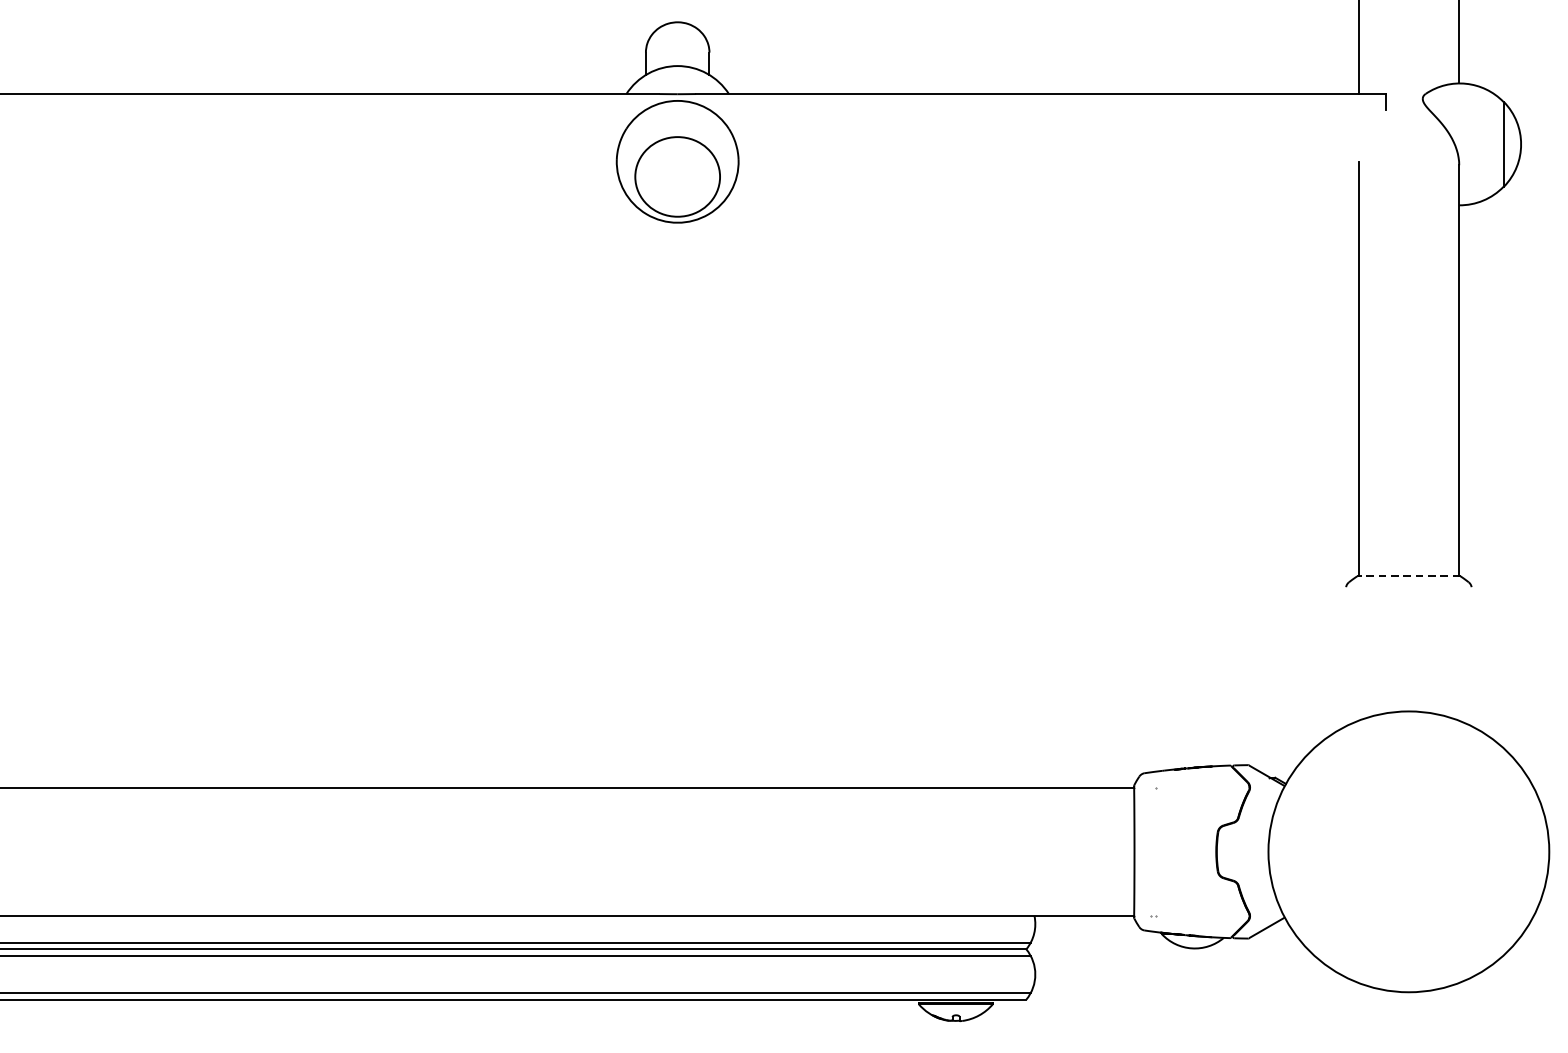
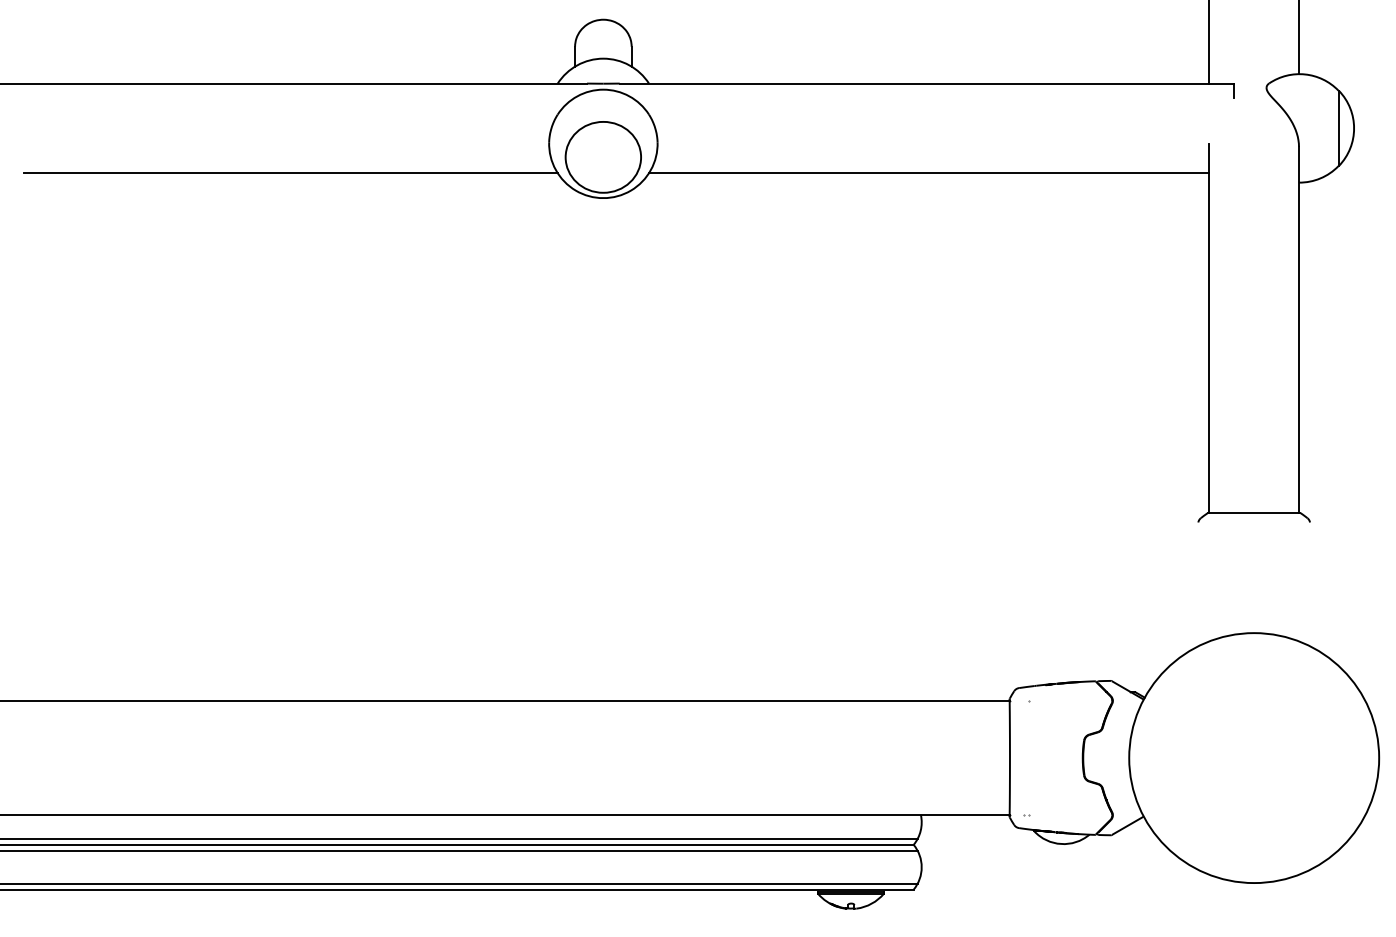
line: (326, 195) -> (290, 173), added
line: (1044, 195) -> (929, 173), added
line: (1409, 575) -> (1254, 512), dashed -> solid

